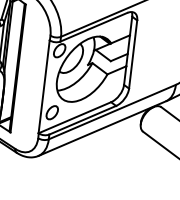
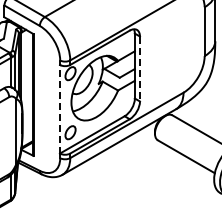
line: (132, 54) -> (139, 69), solid -> dashed
line: (44, 86) -> (60, 108), solid -> dashed

